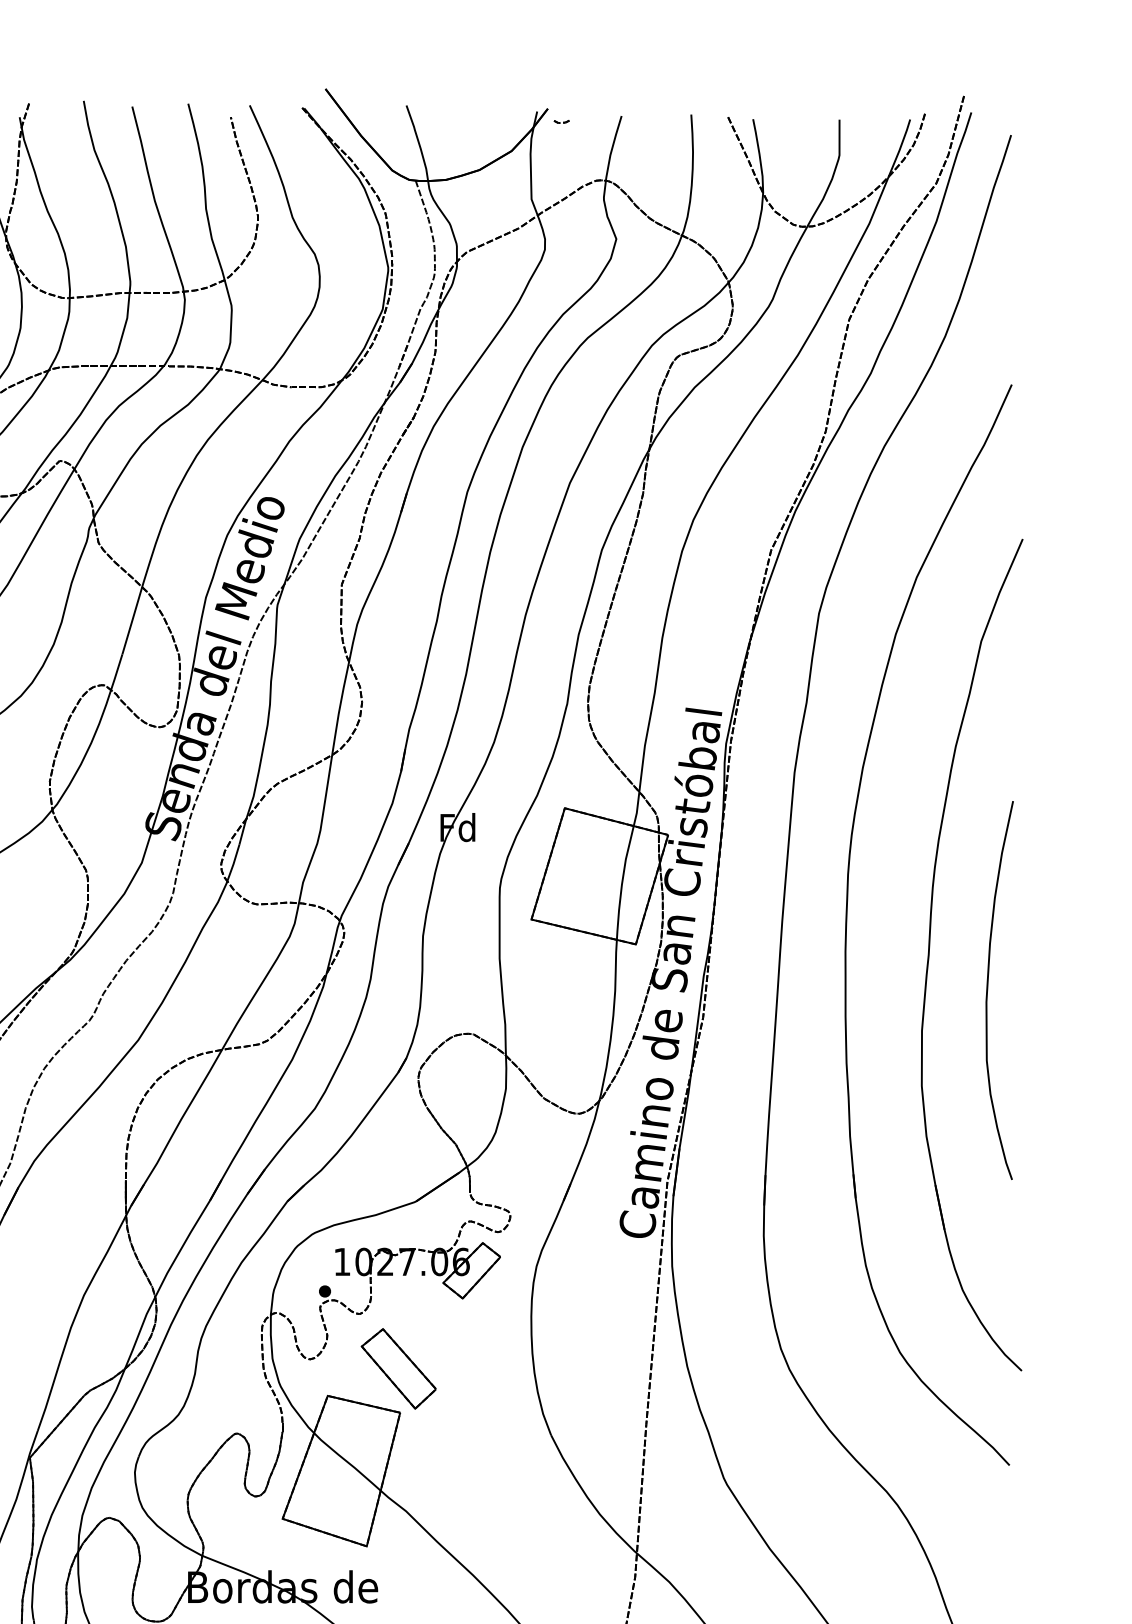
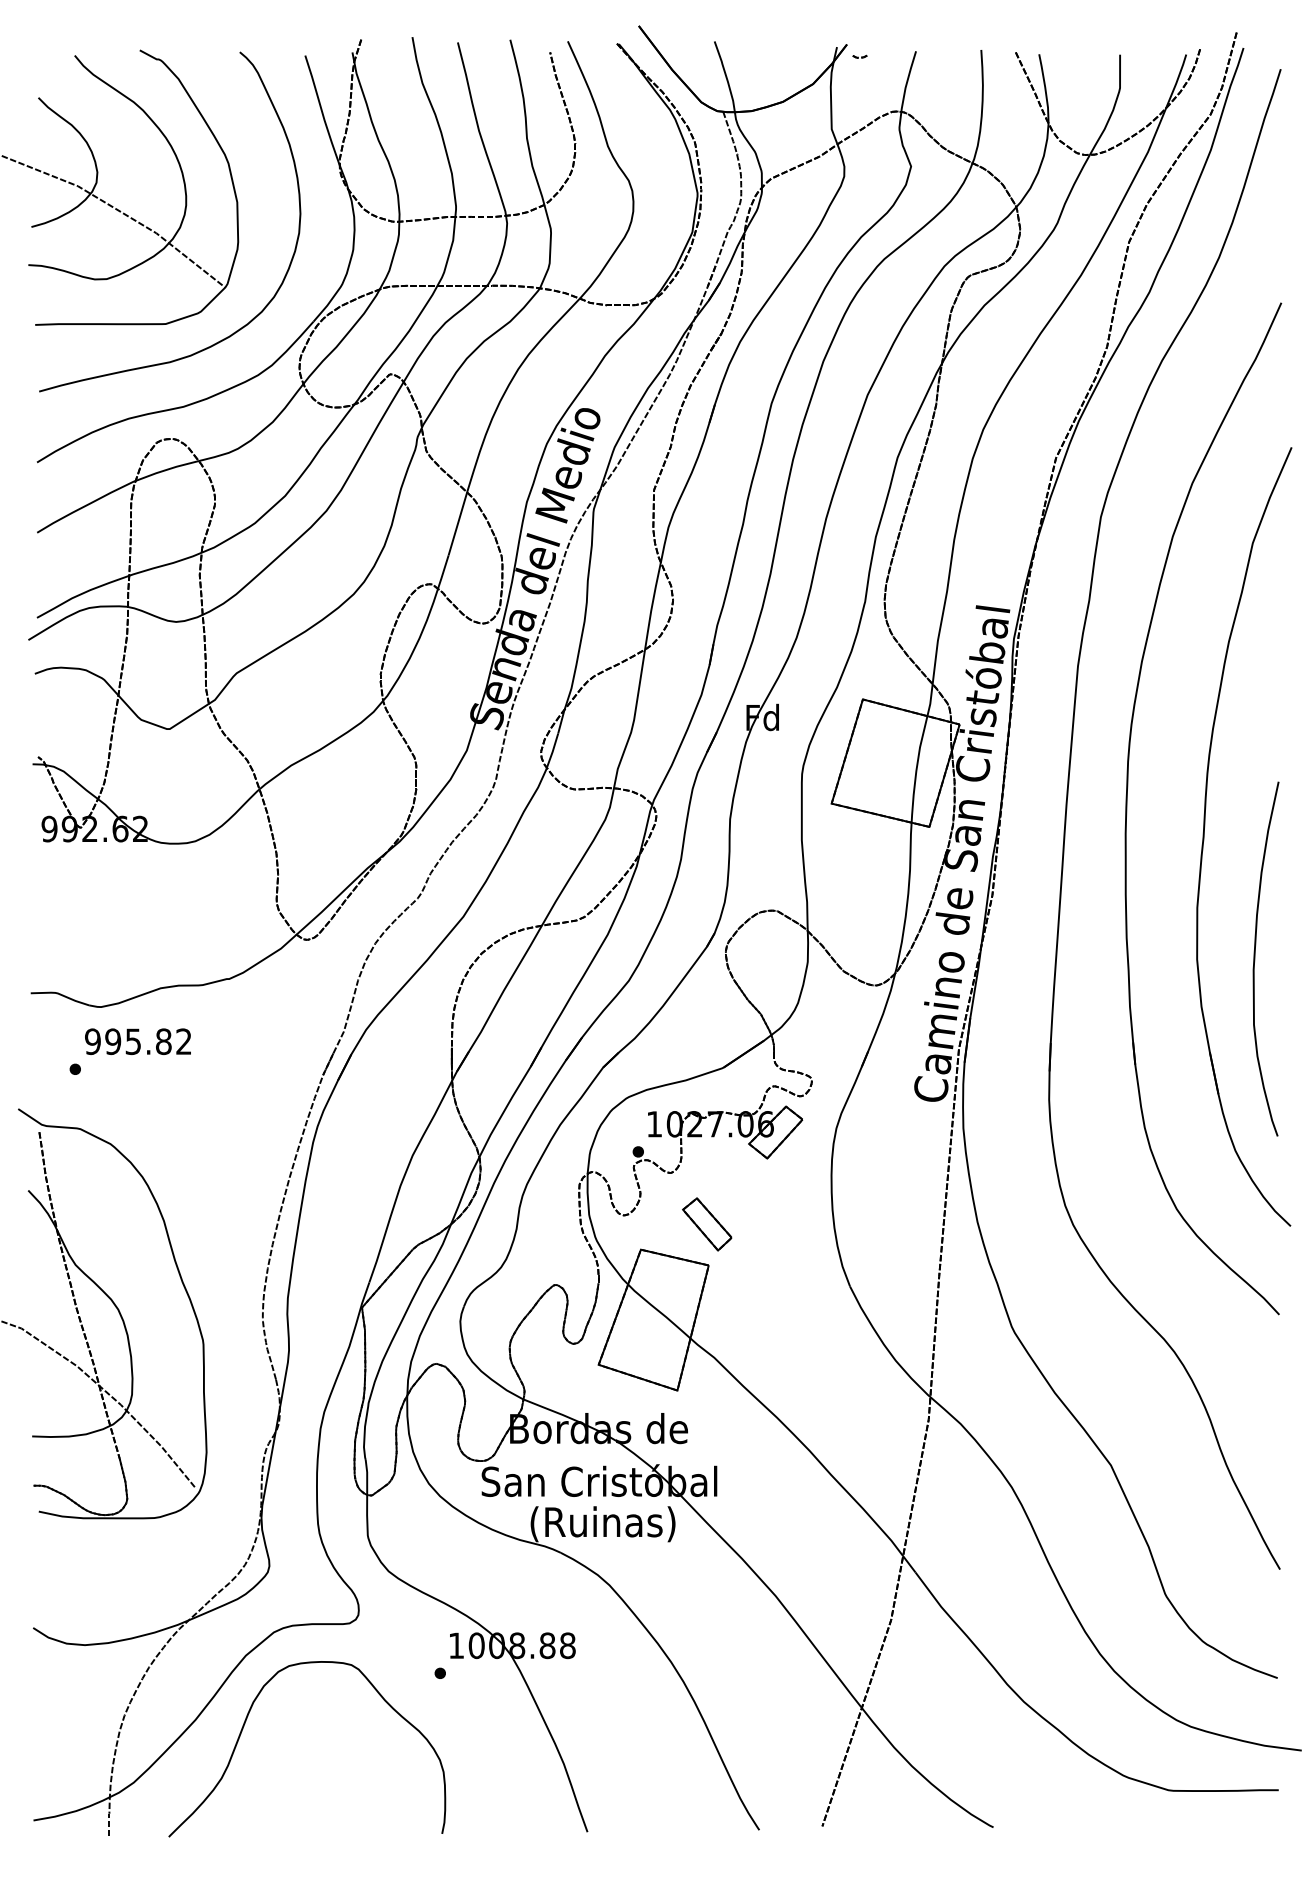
curve: (988, 989) -> (1255, 958), moved
part: (397, 1369) -> (706, 1224), size x0.7

